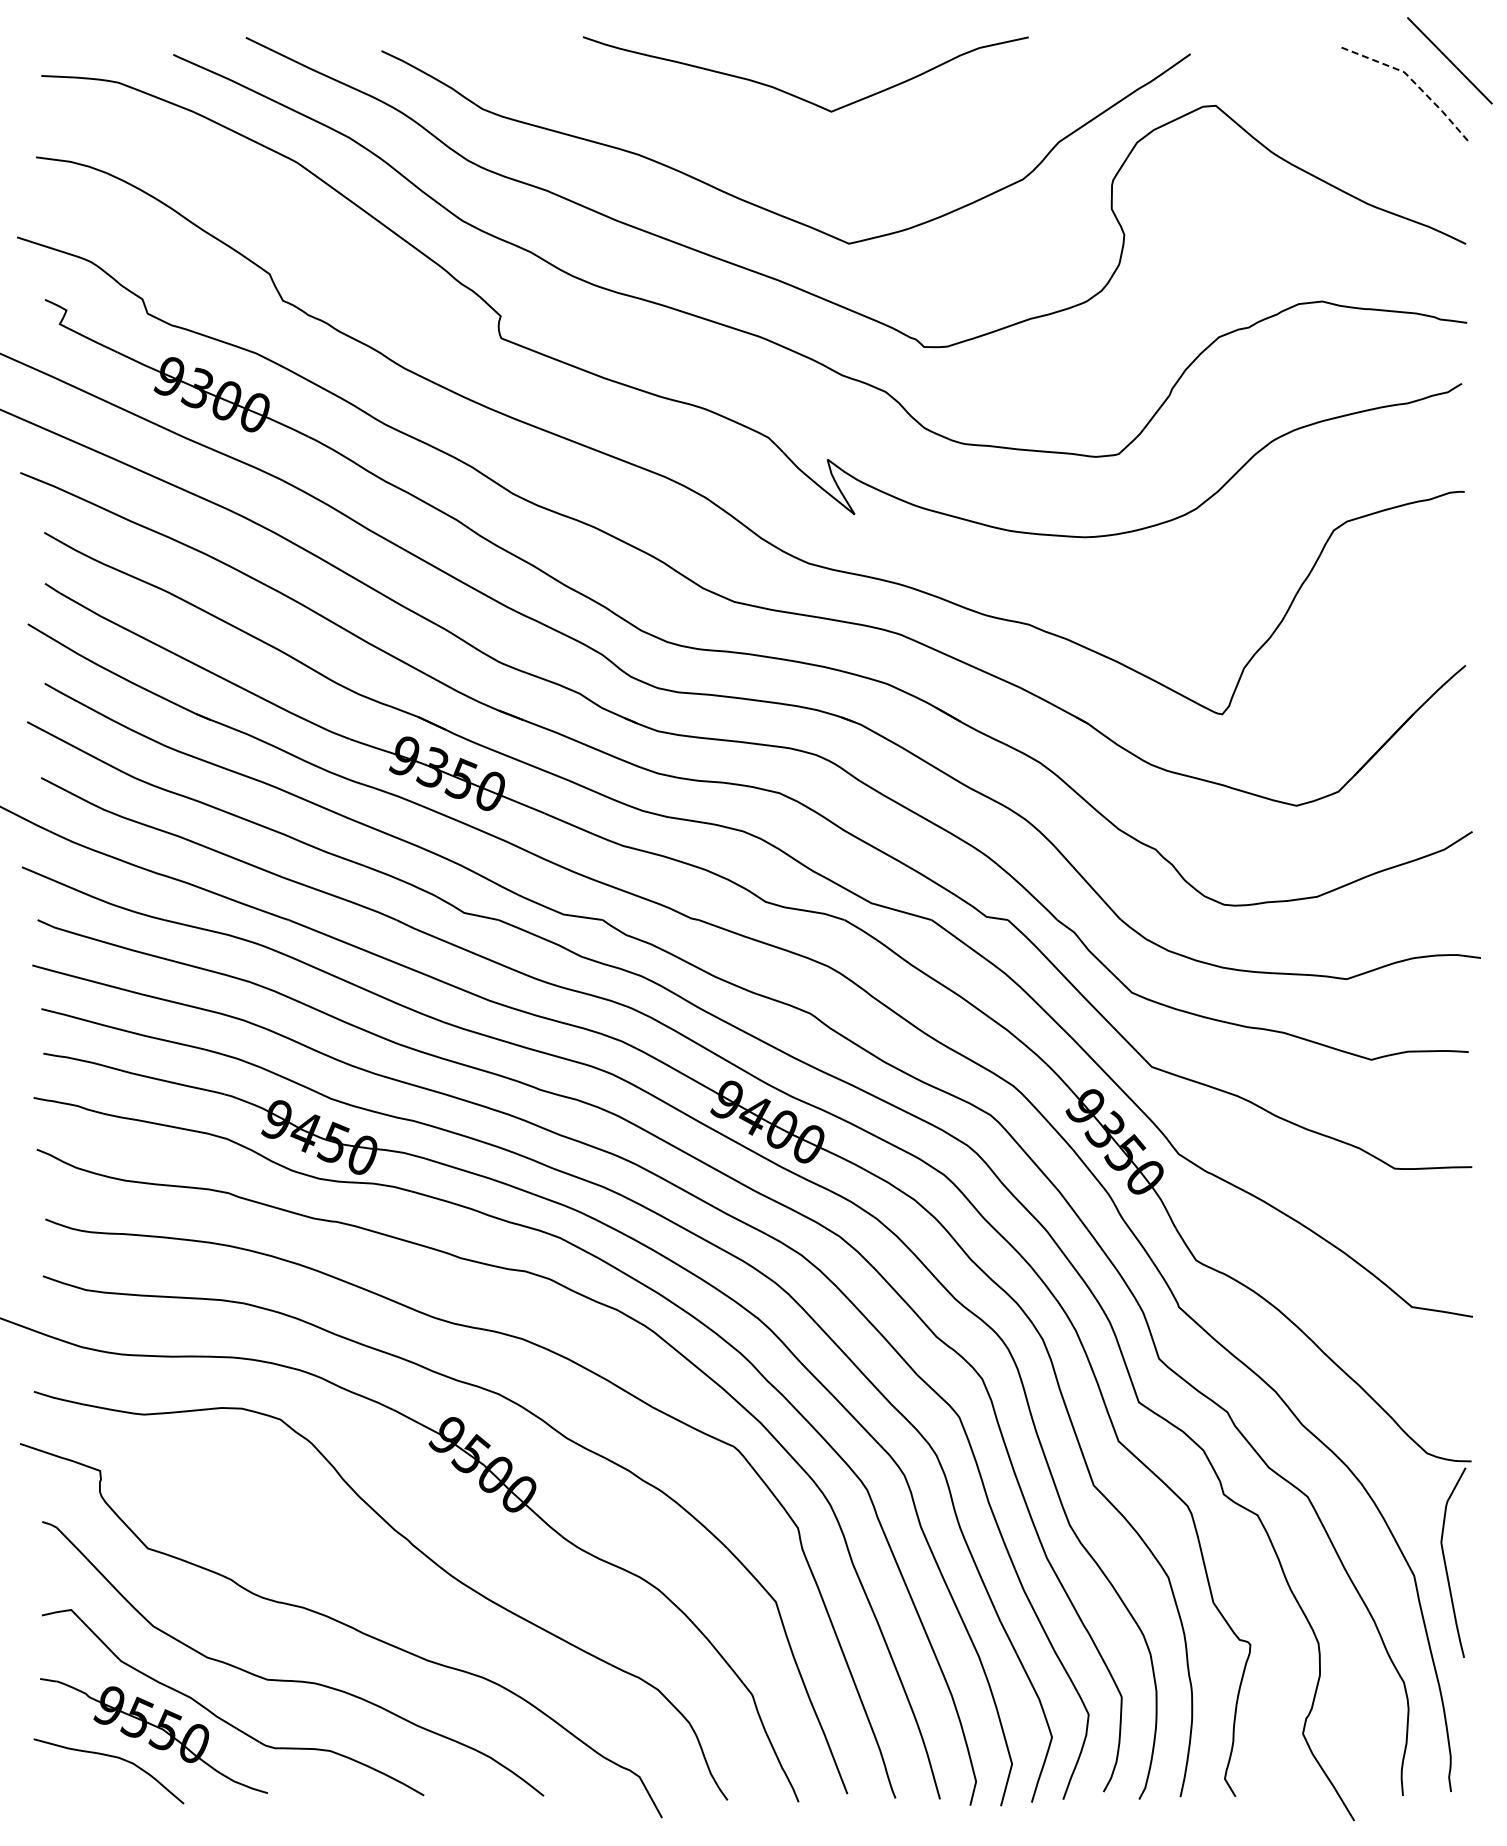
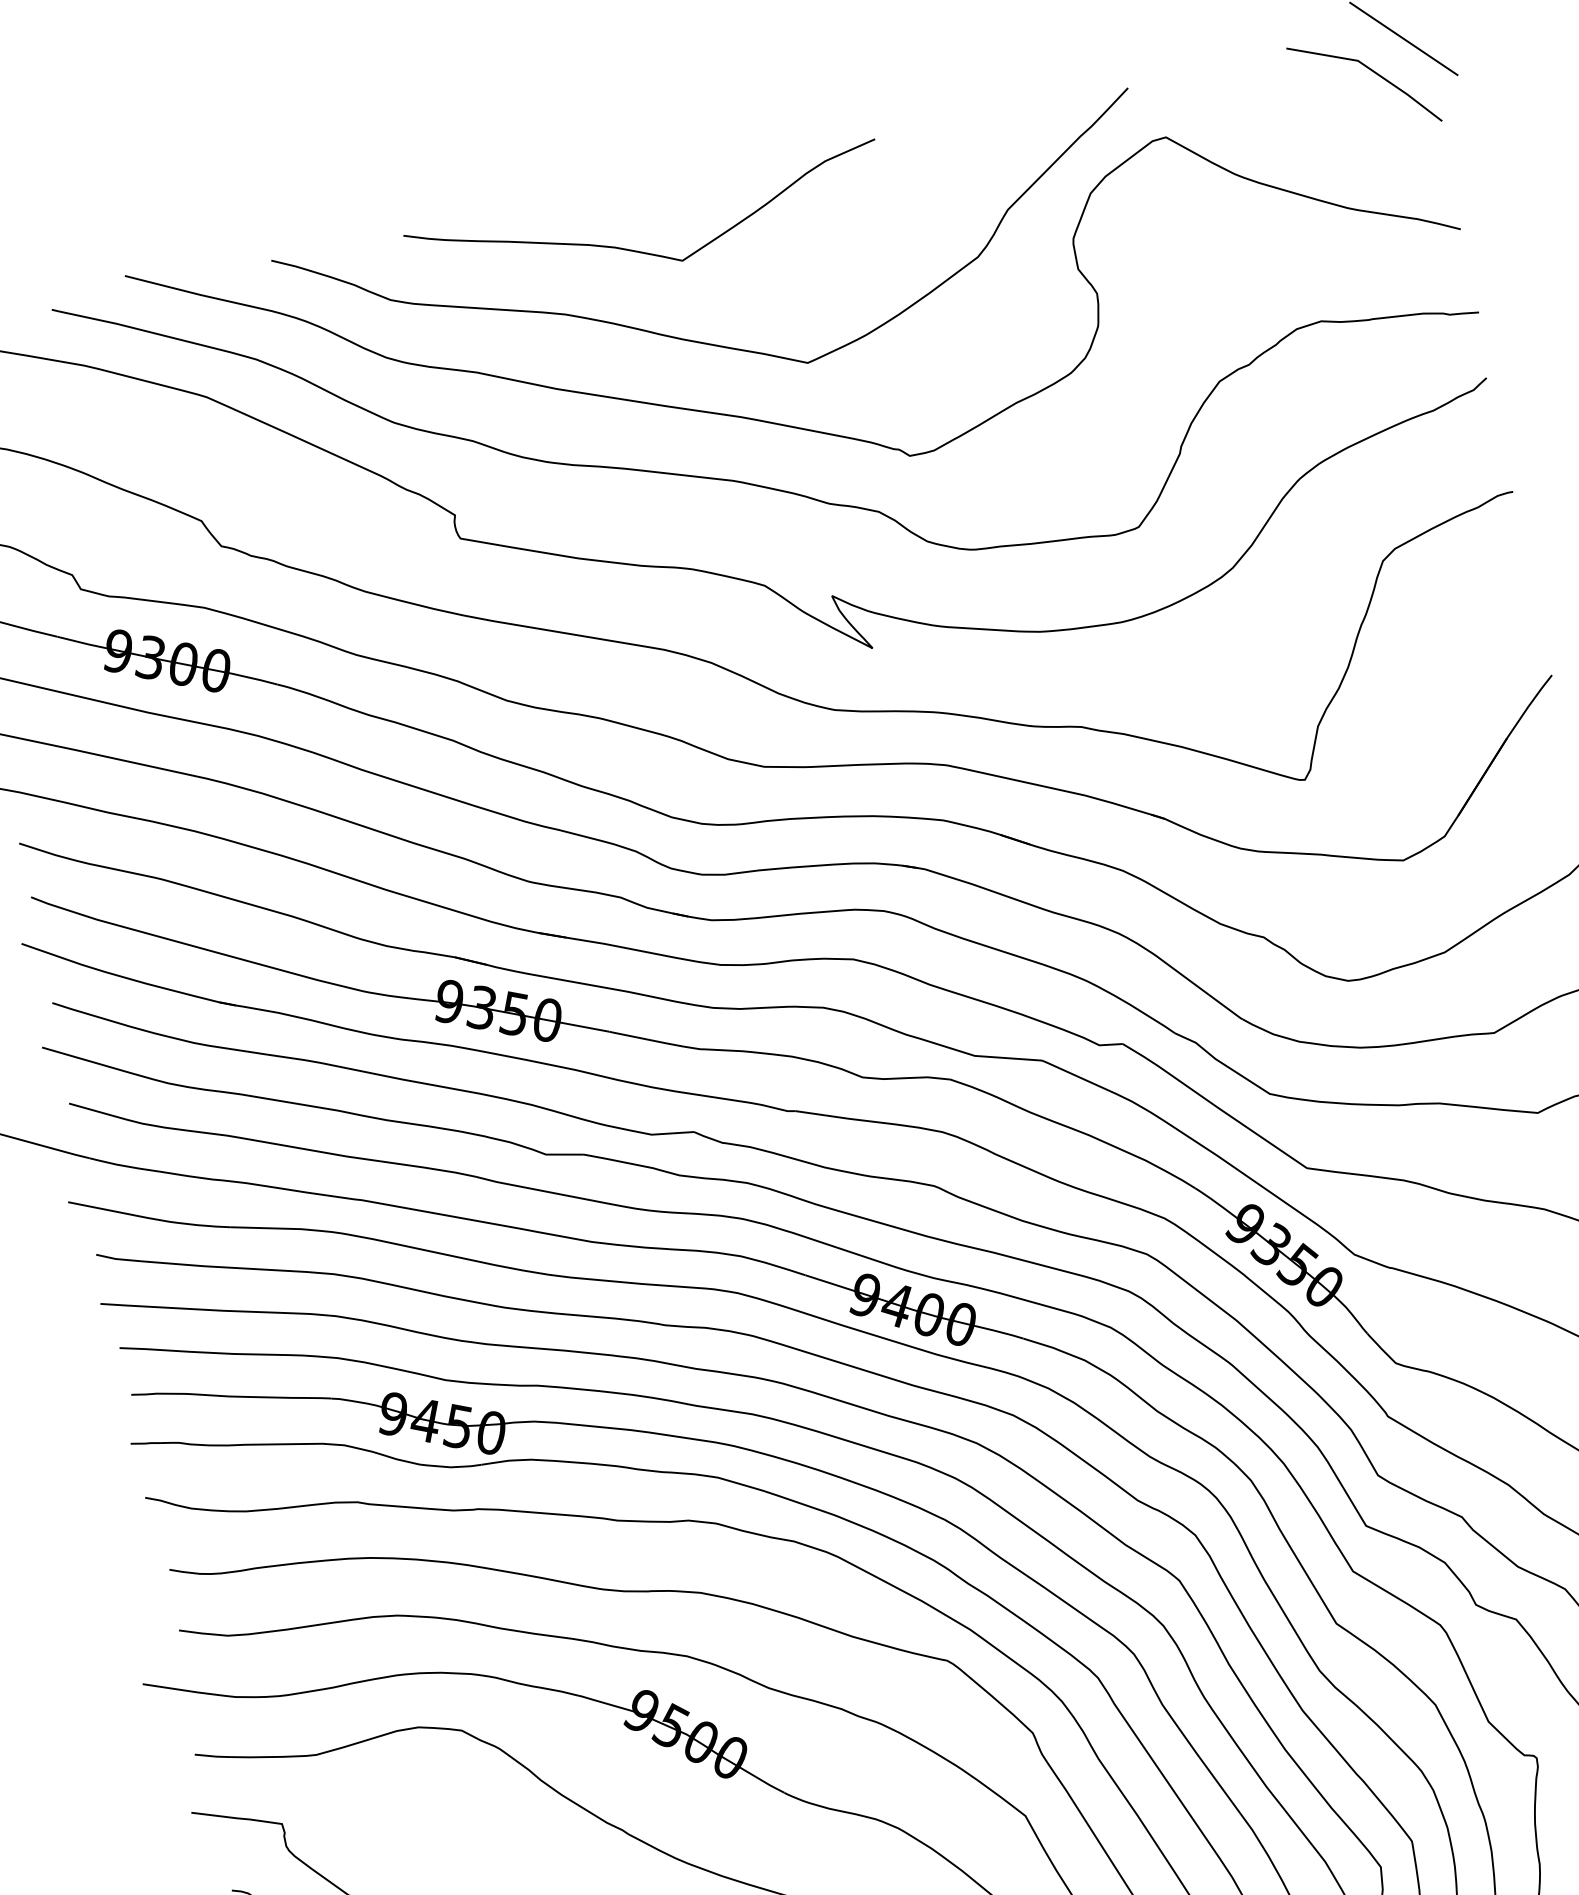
line: (1414, 82) -> (1371, 69), dashed -> solid
curve: (796, 95) -> (642, 251), moved

